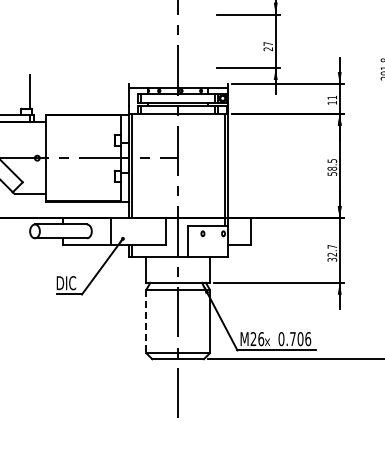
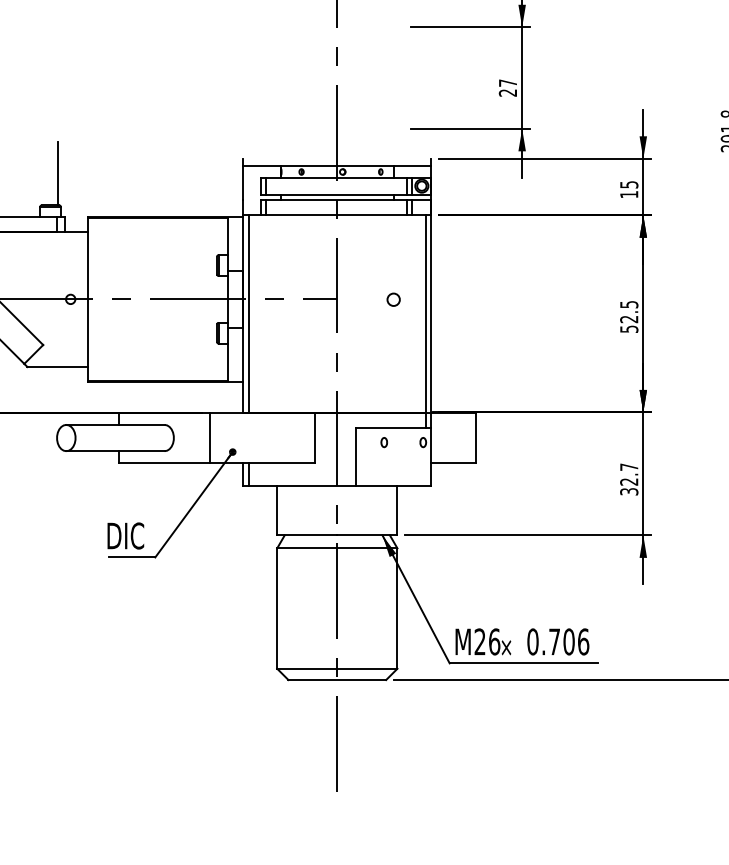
text: (332, 97) -> (629, 184), 11 -> 15
circle: (207, 158) -> (392, 299), added
text: (332, 168) -> (629, 318), 58.5 -> 52.5
line: (146, 321) -> (277, 608), dashed -> solid

